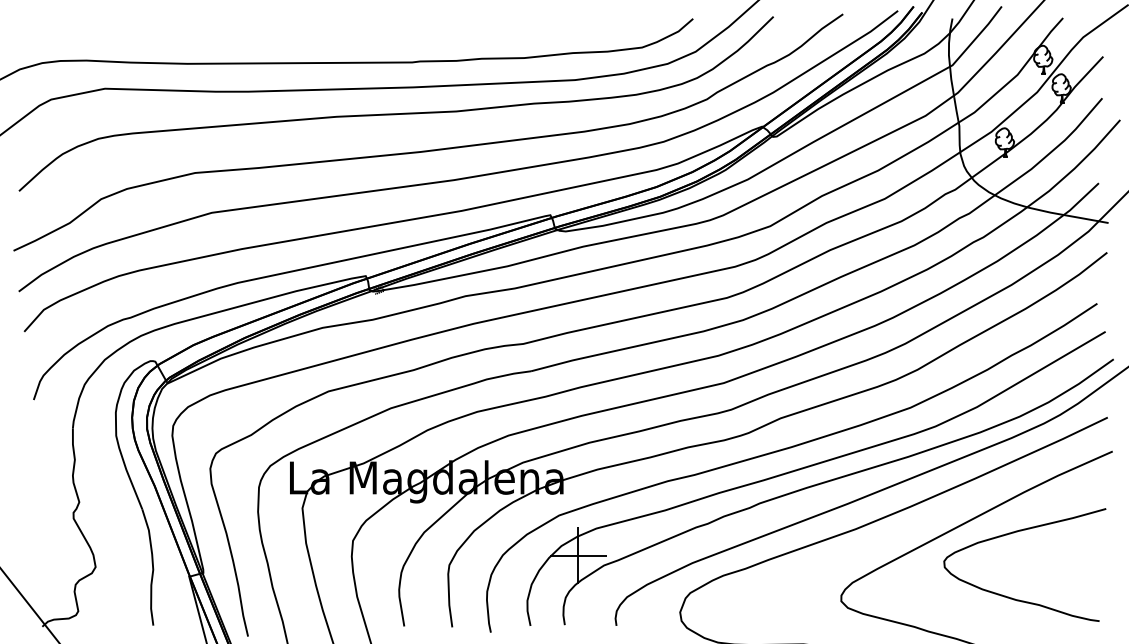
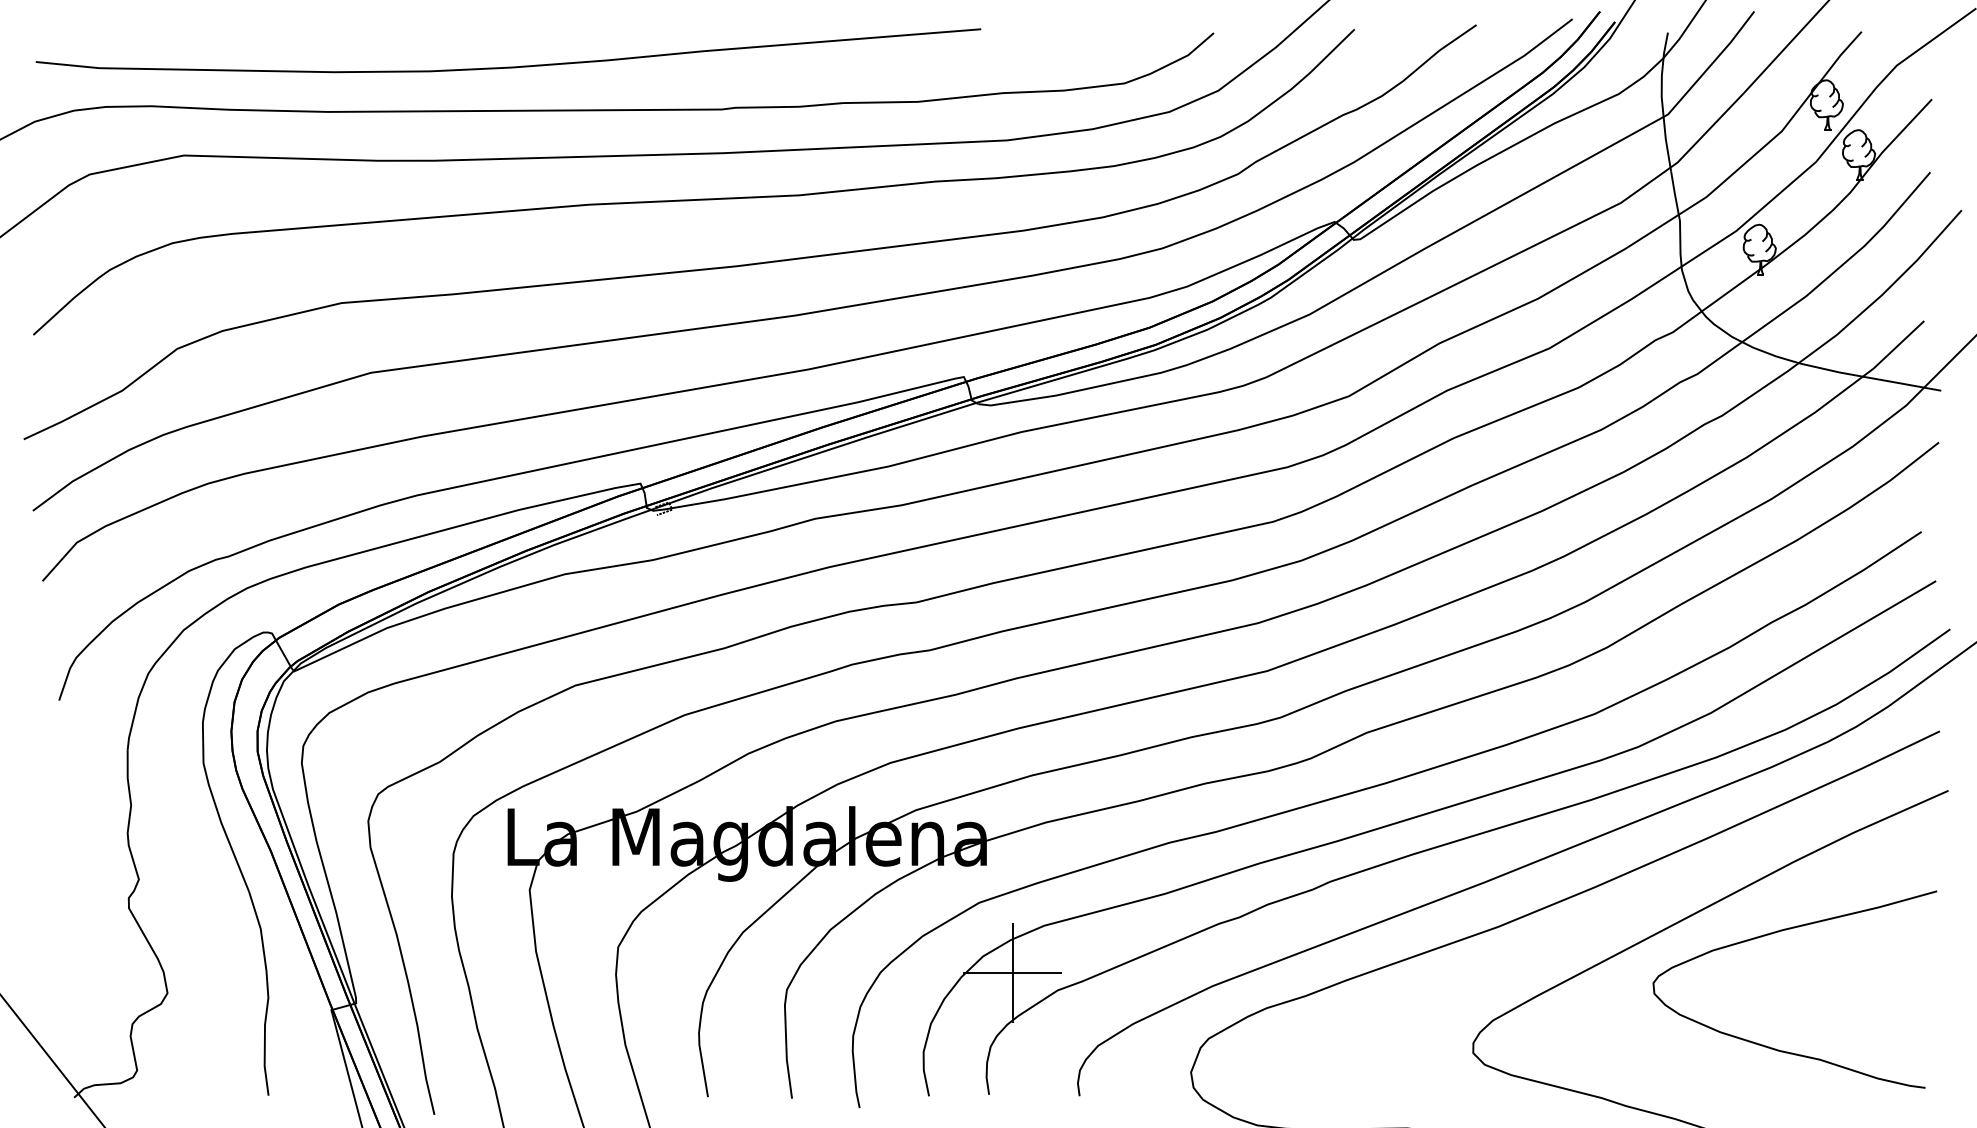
curve: (290, 37) -> (508, 65), added

